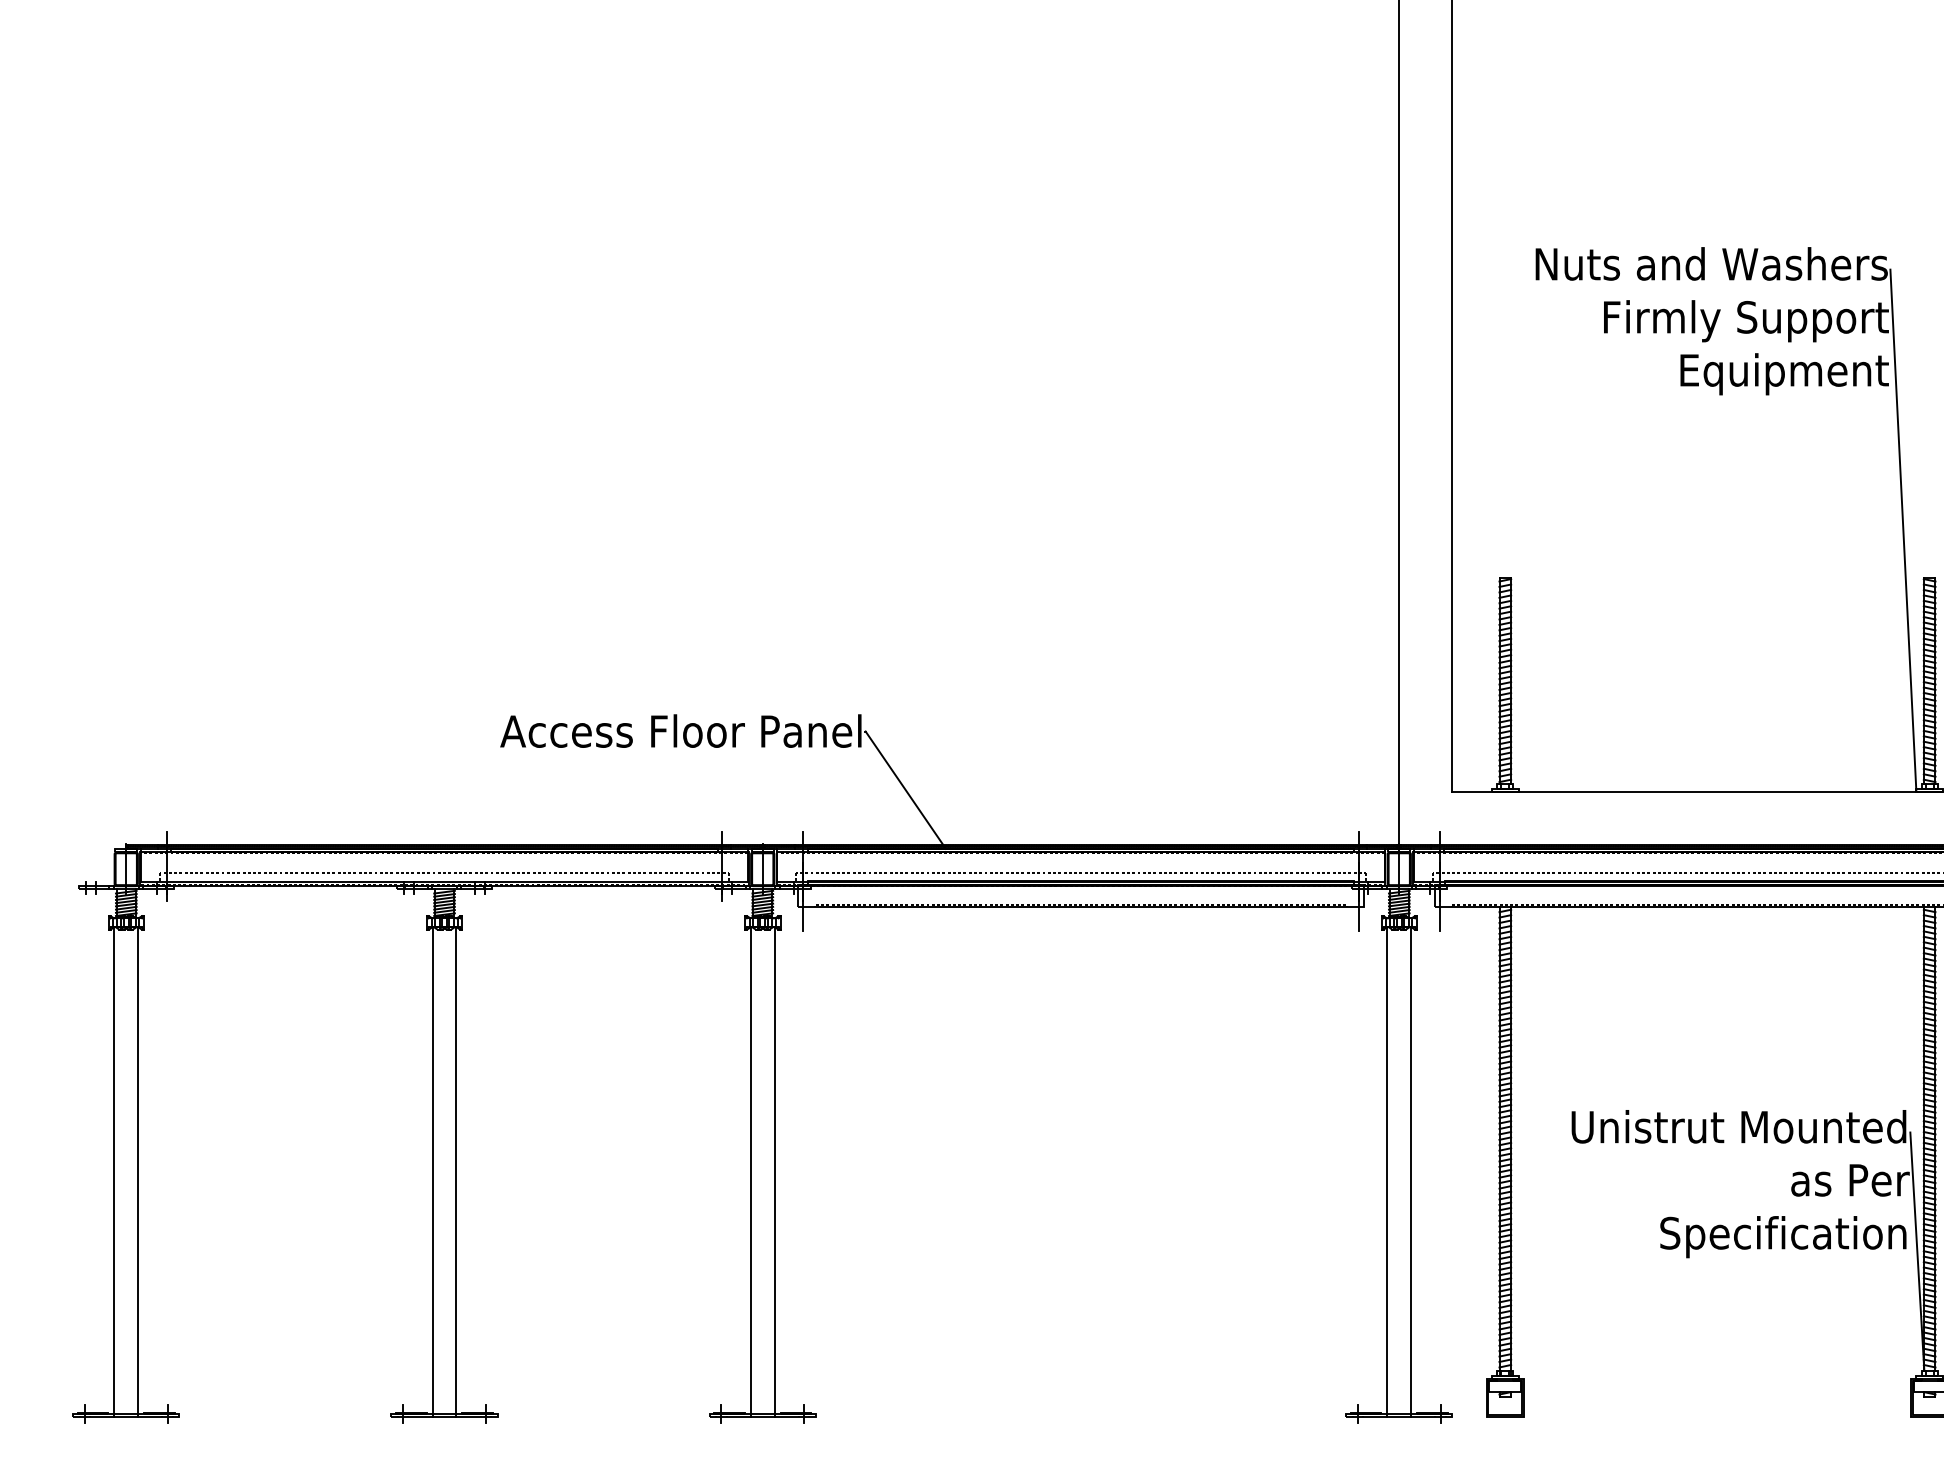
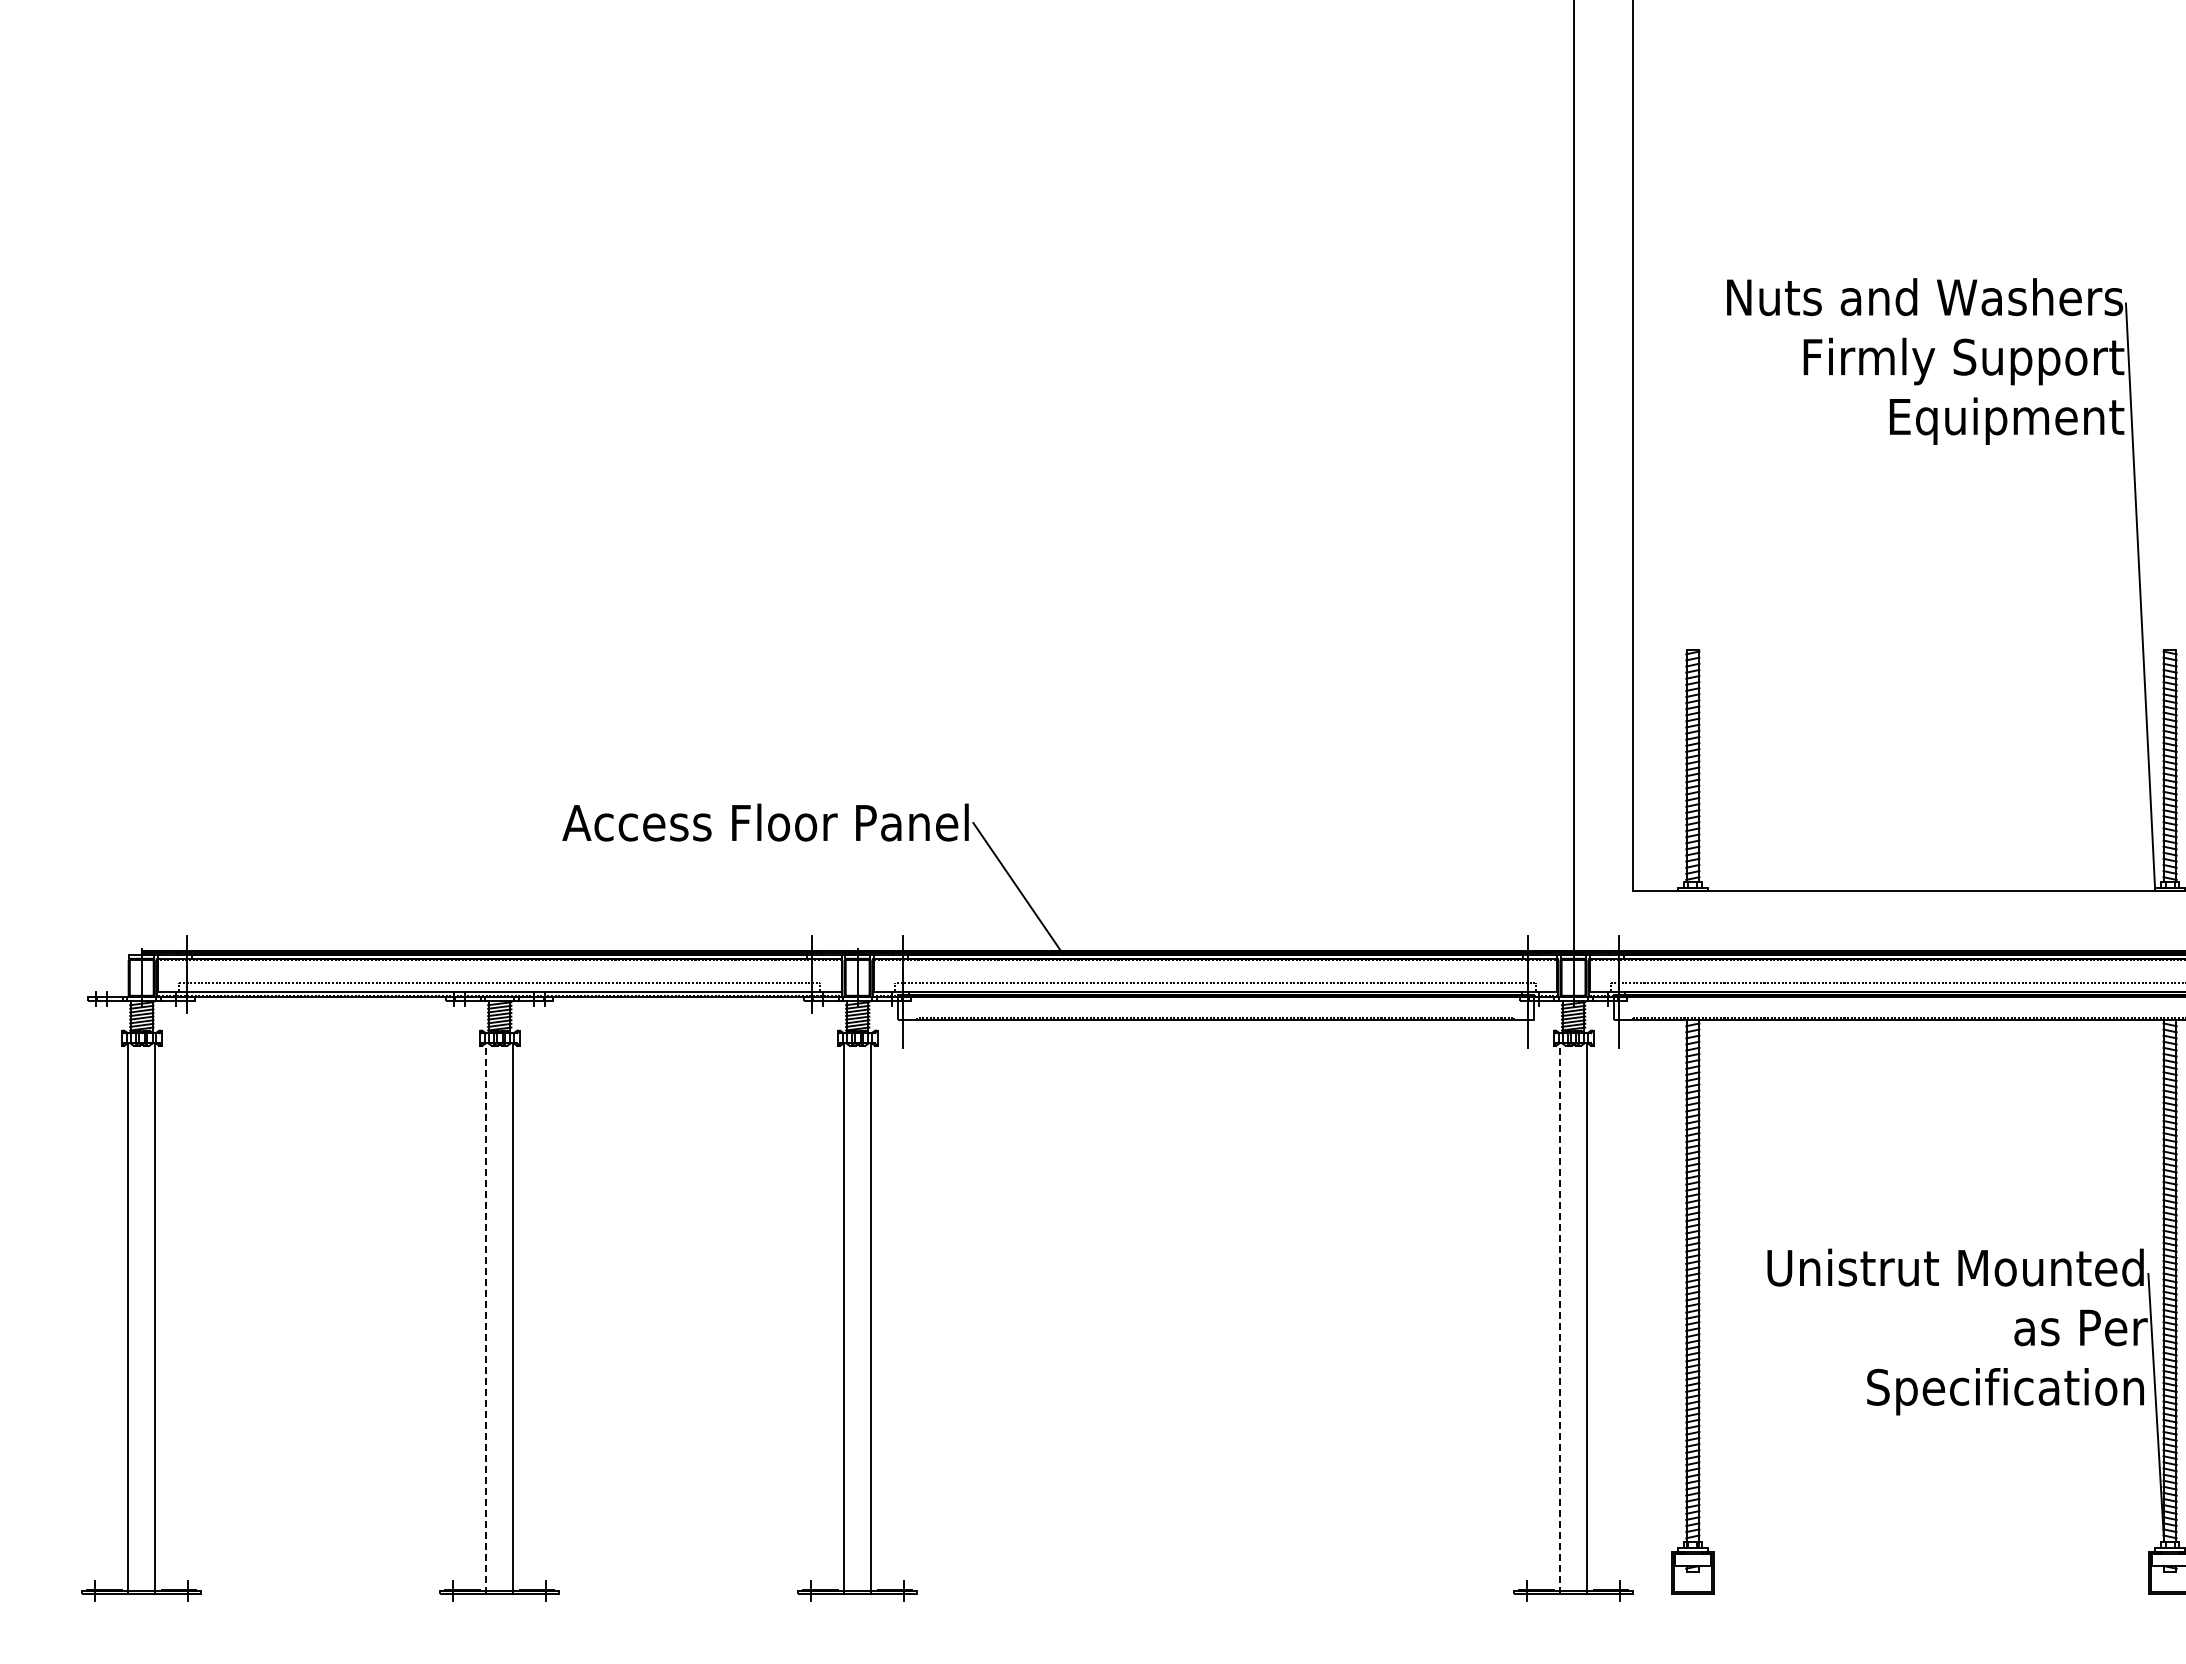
line: (432, 1171) -> (486, 1317), solid -> dashed
line: (1387, 1171) -> (1560, 1317), solid -> dashed

